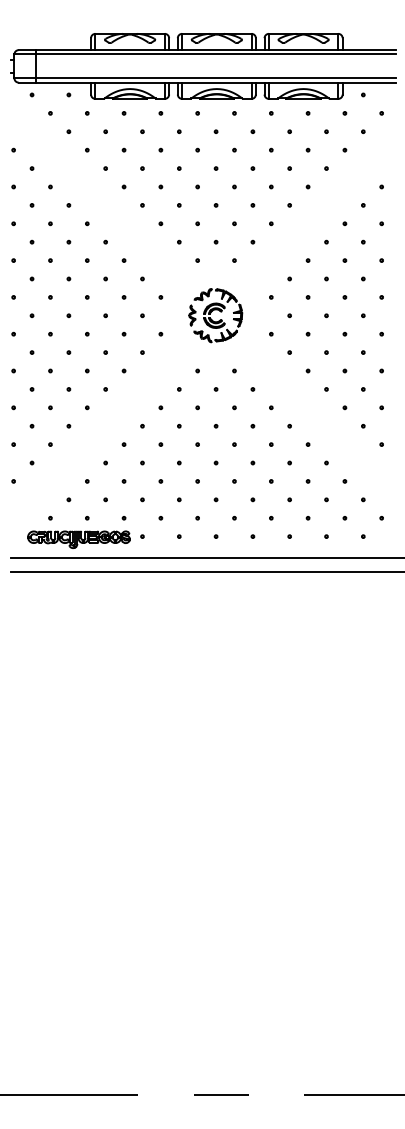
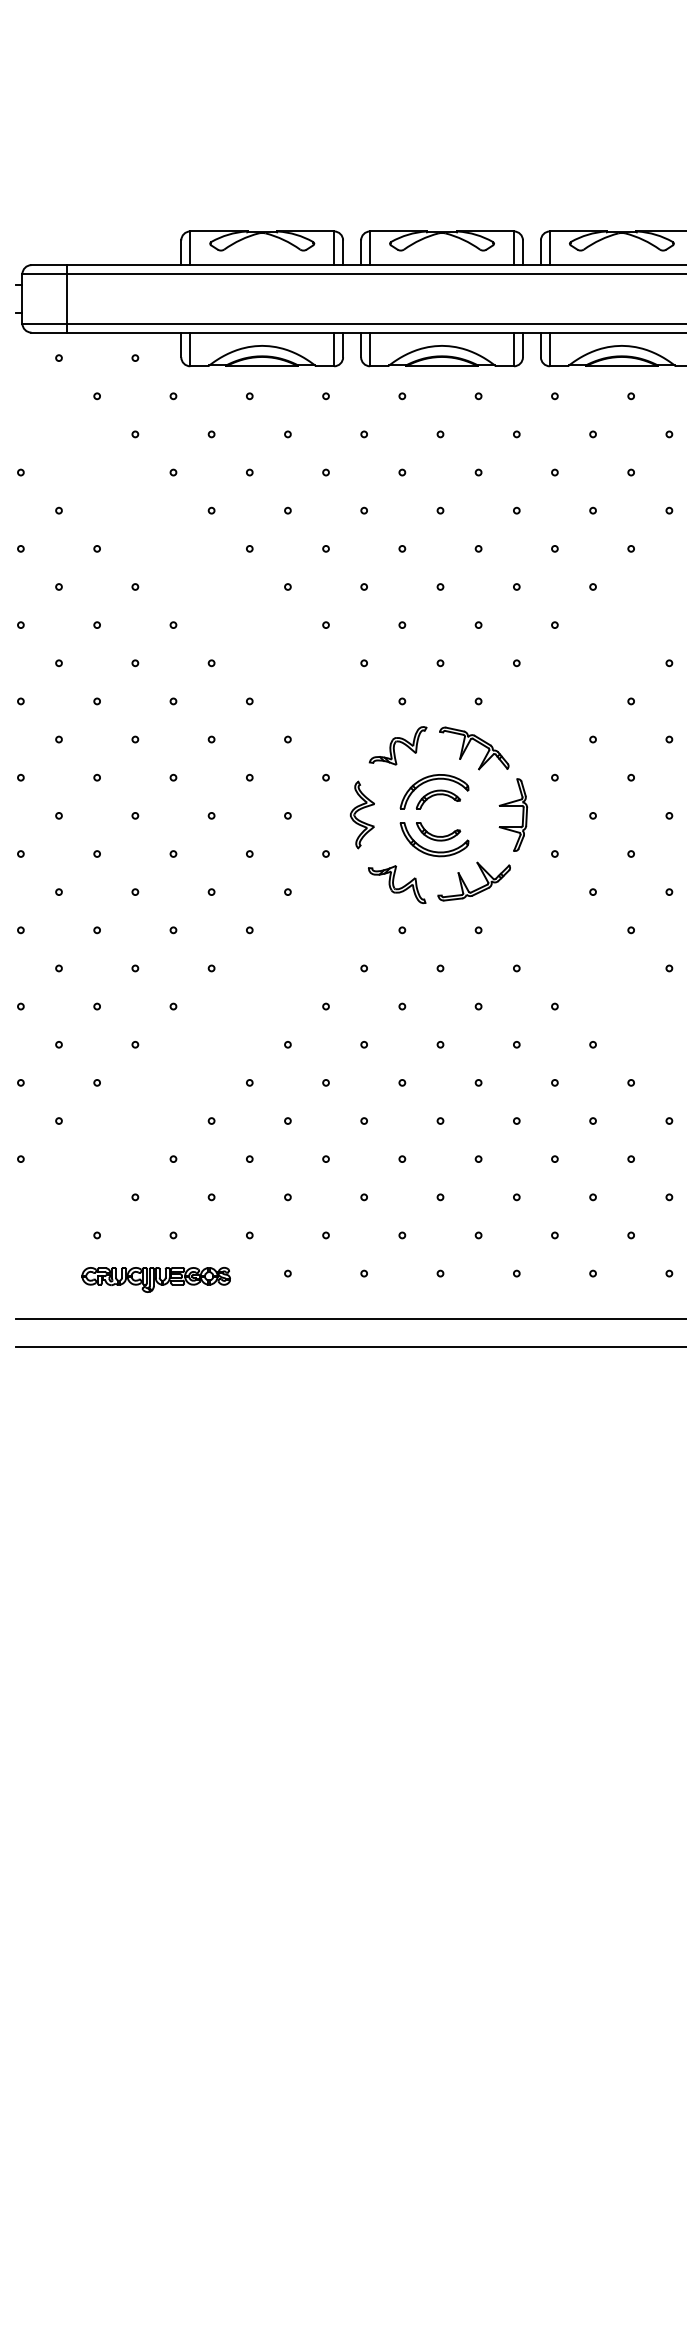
part: (215, 315) -> (439, 815), size x1.6
part: (78, 539) -> (155, 1279), size x0.7

